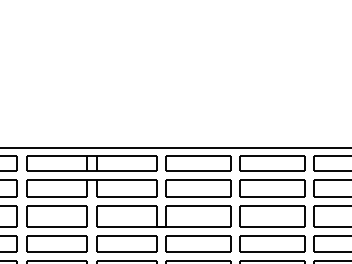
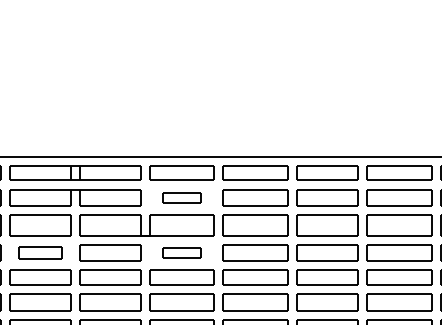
part: (198, 188) -> (181, 197), size x0.6
part: (57, 243) -> (40, 252), size x0.7
part: (198, 243) -> (181, 252), size x0.6

